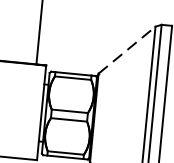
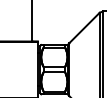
line: (127, 50) -> (84, 28), dashed -> solid

